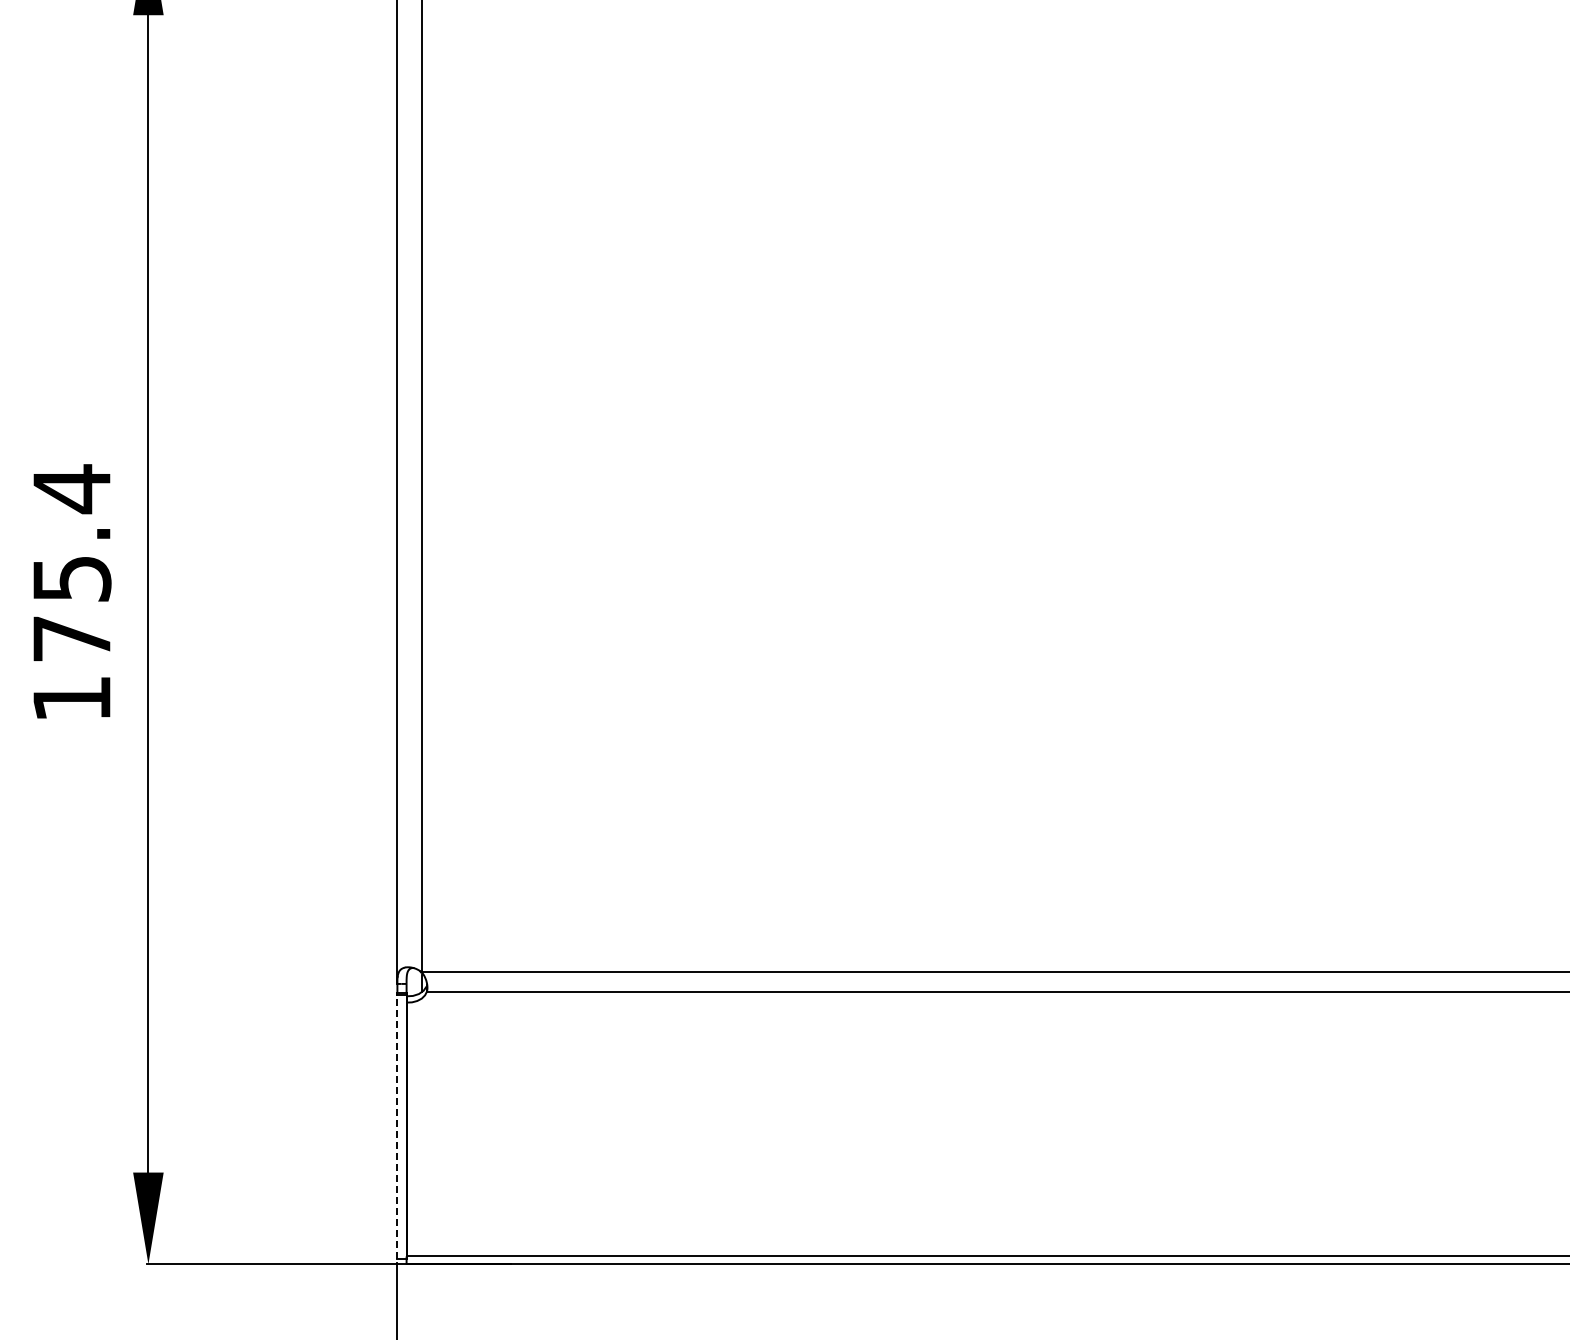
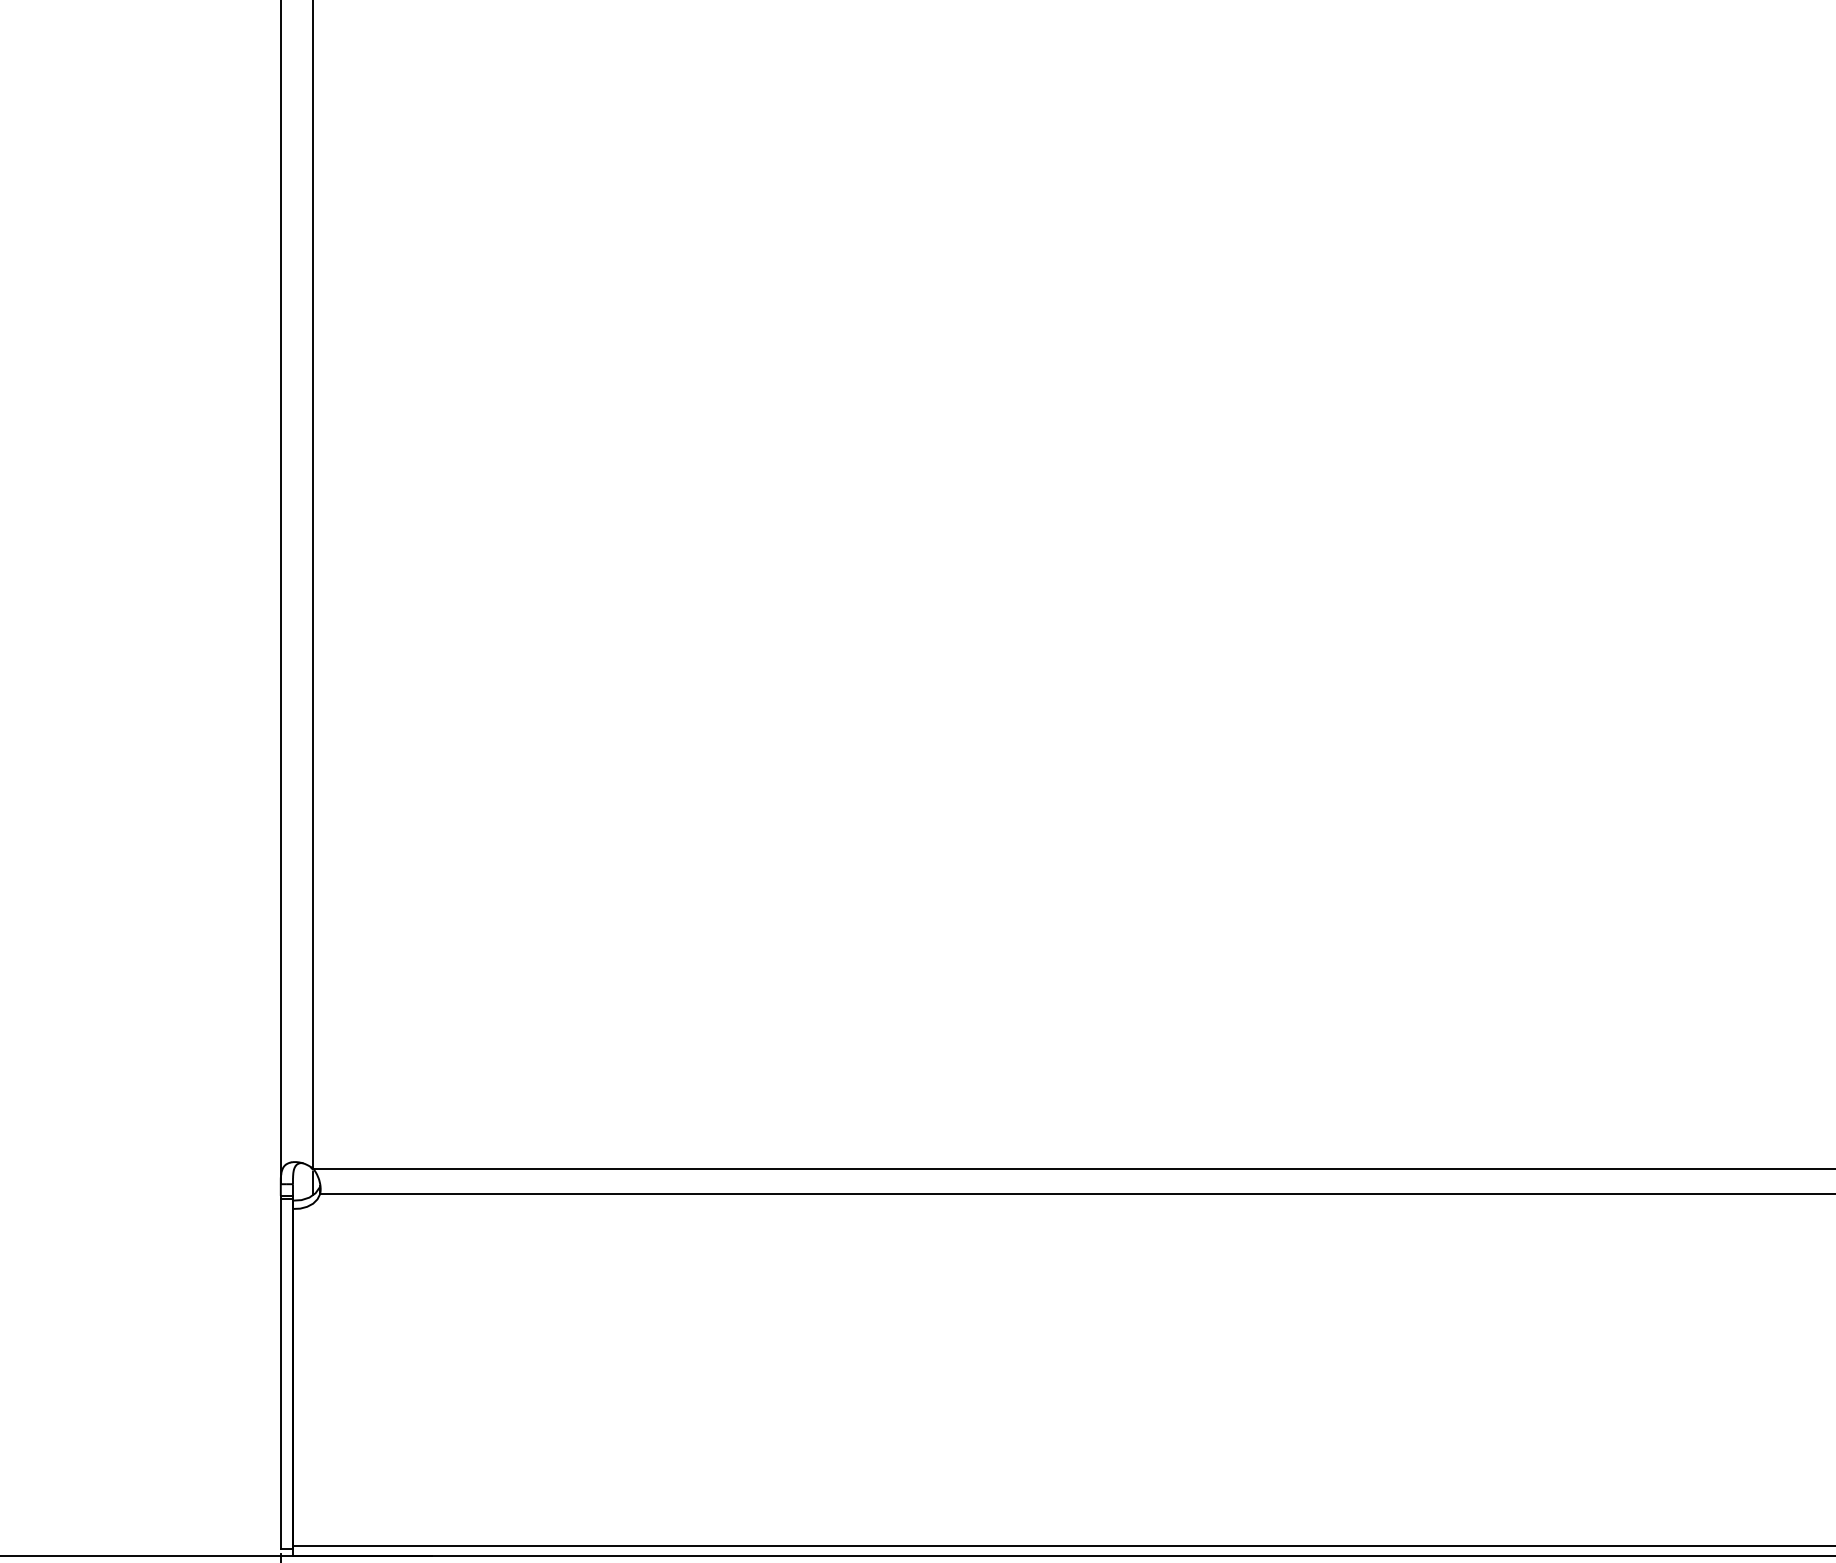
line: (397, 1126) -> (280, 1373), dashed -> solid

